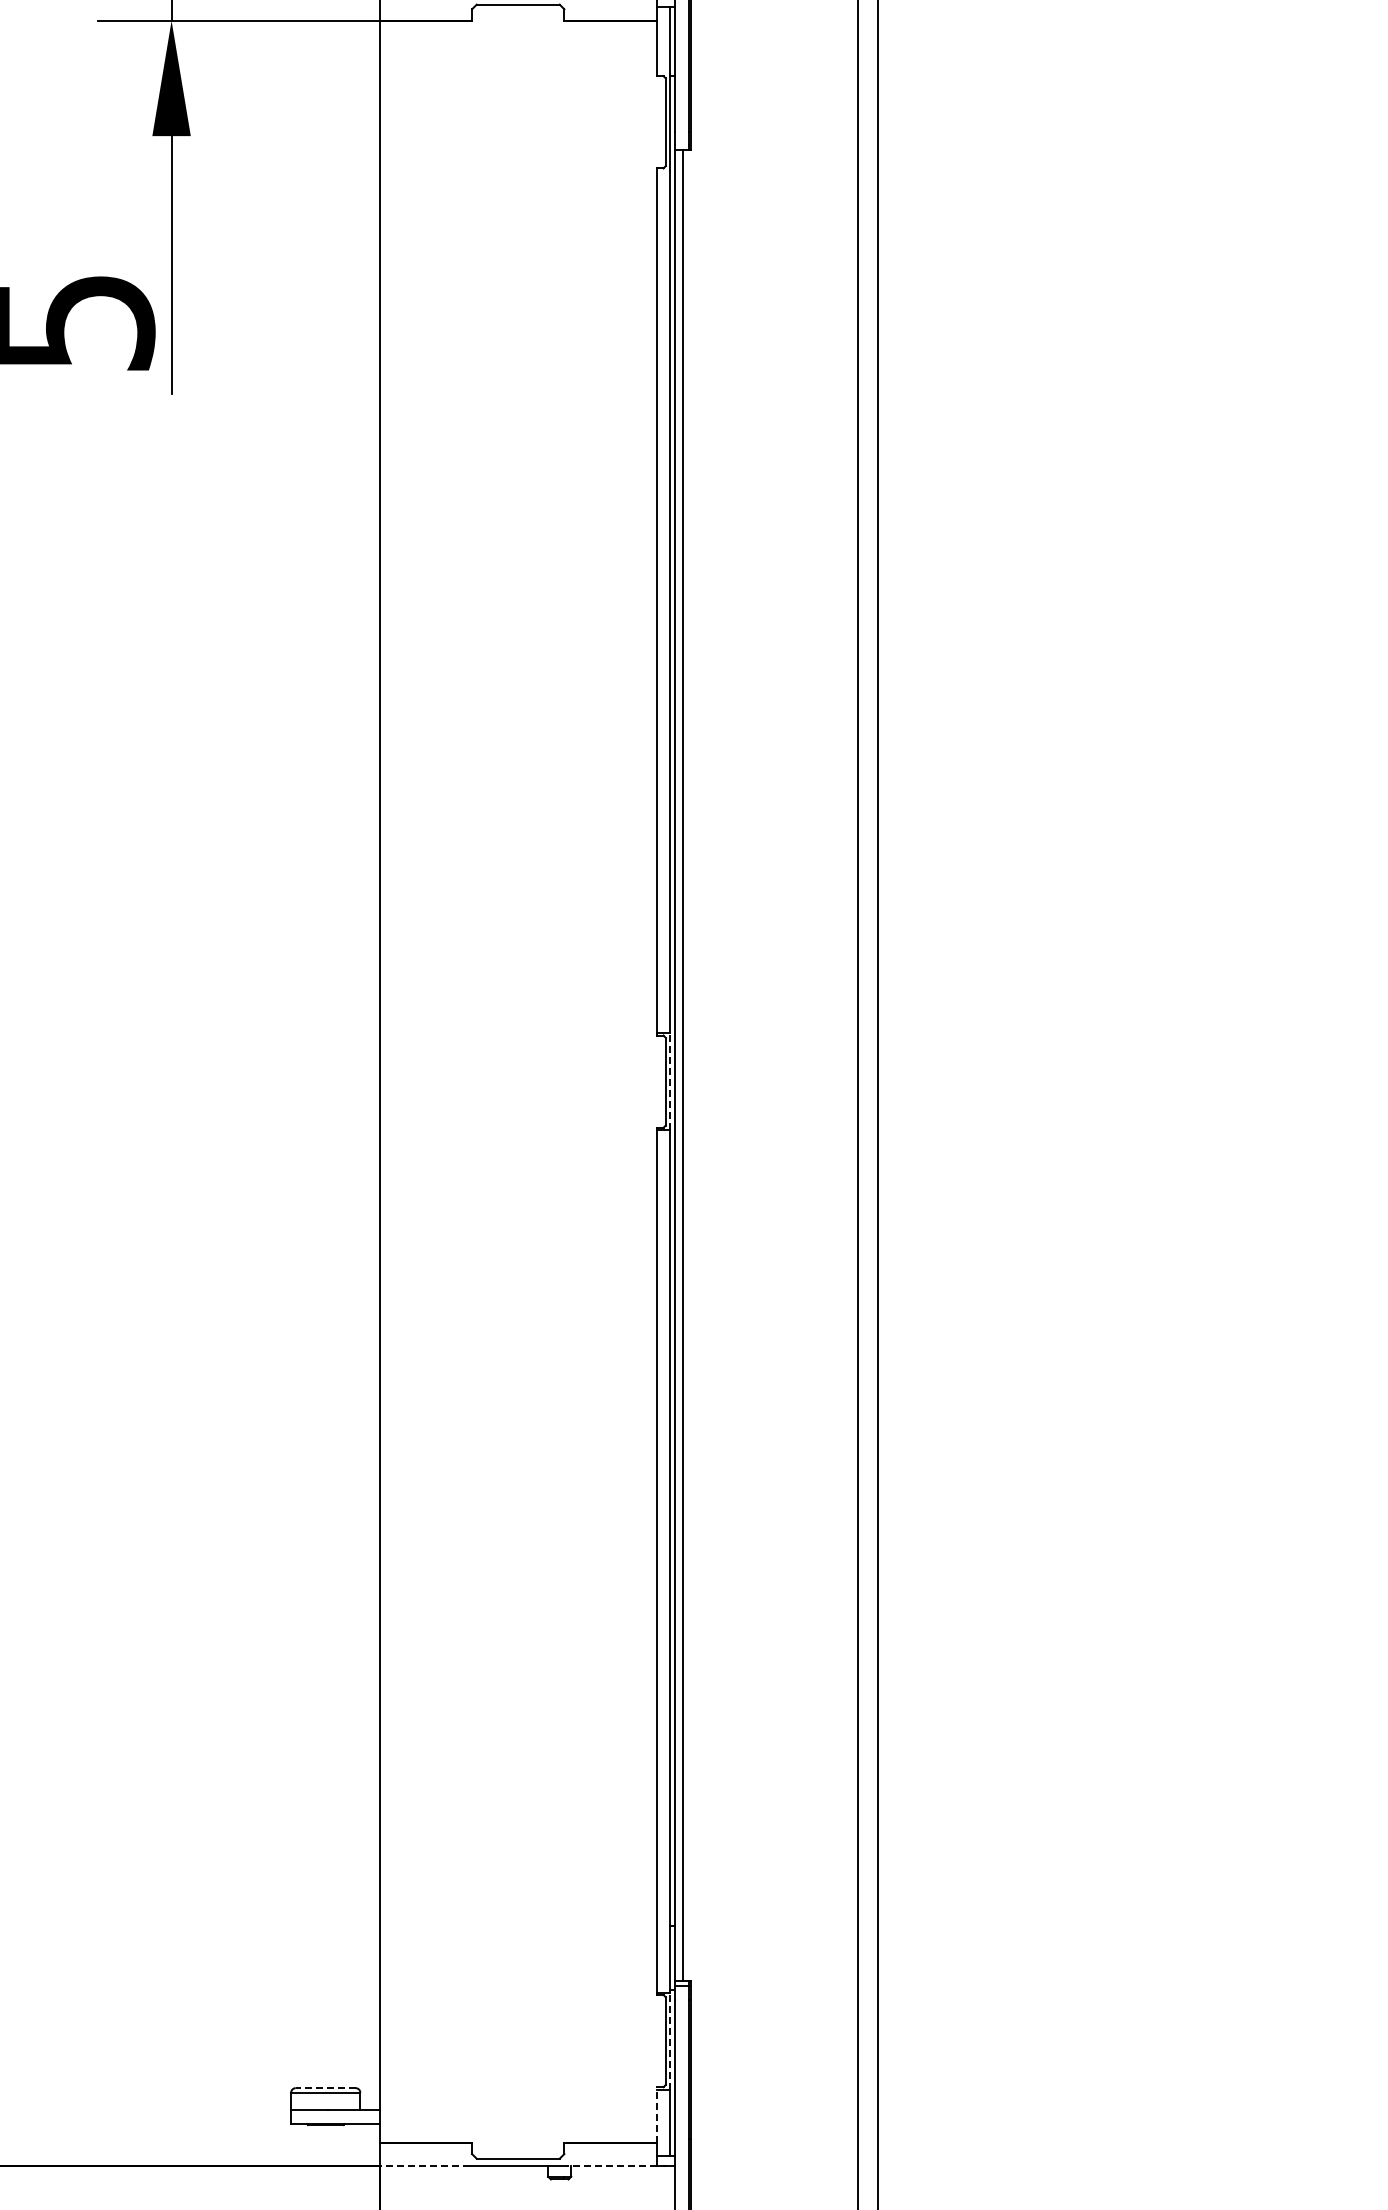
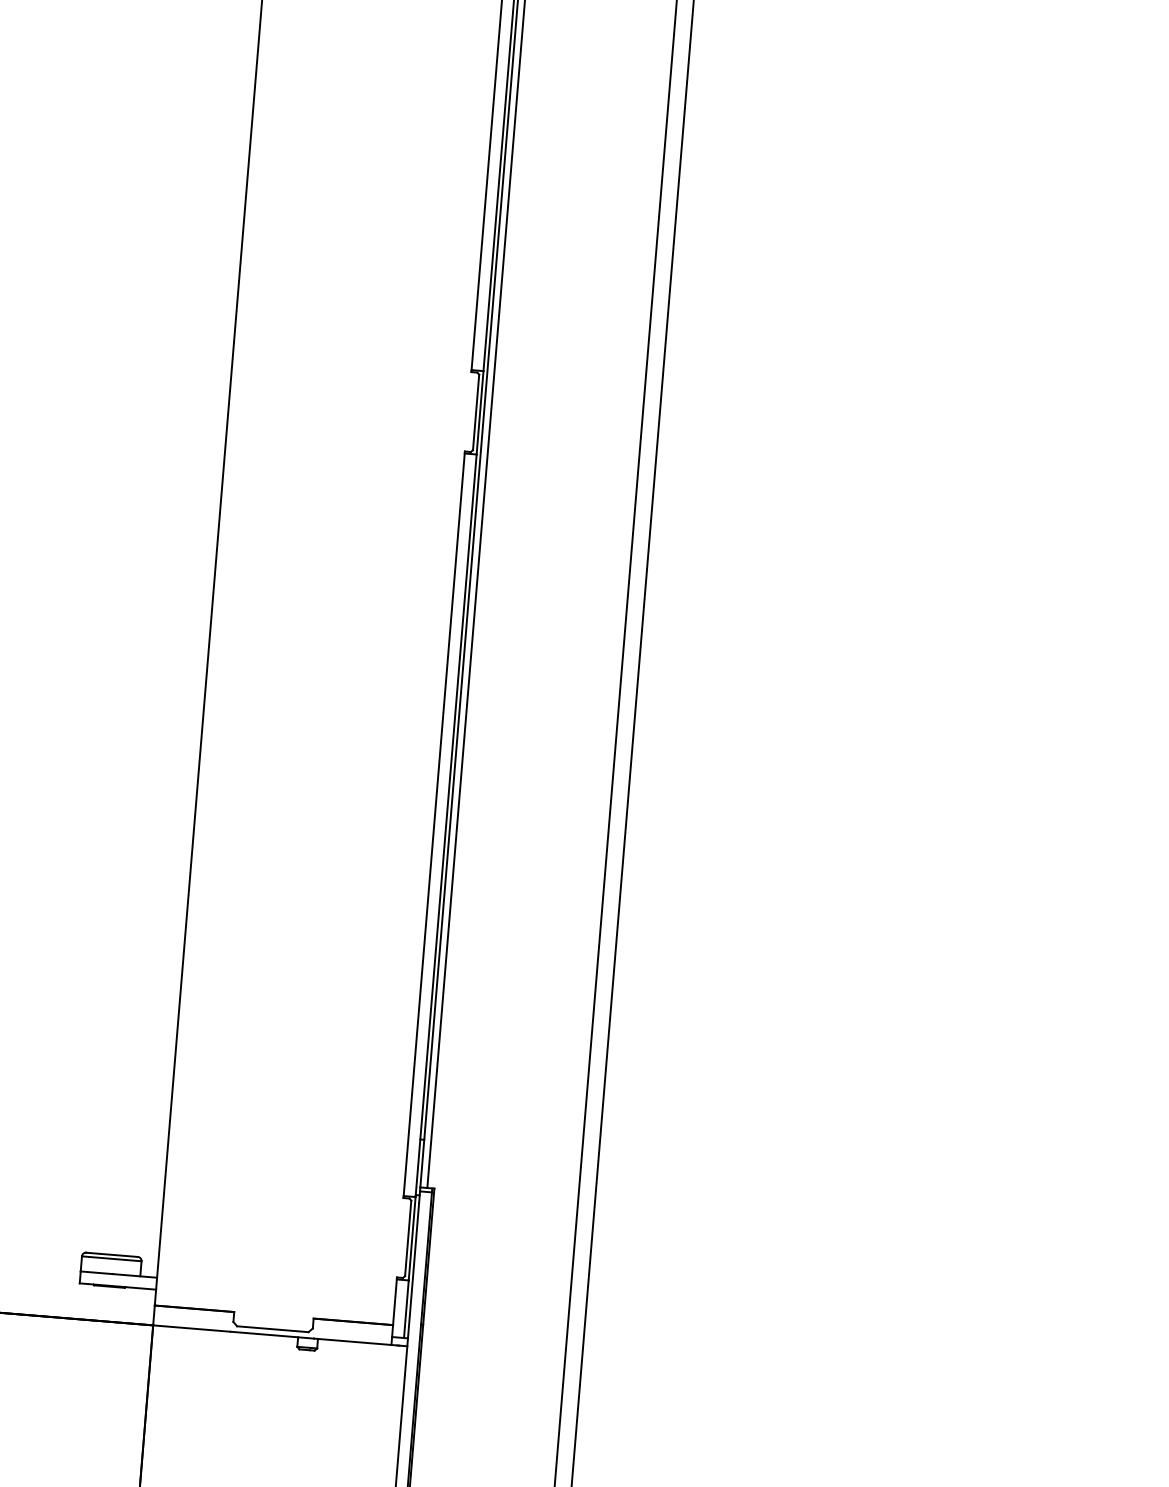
line: (670, 1081) -> (480, 412), dashed -> solid
line: (670, 2040) -> (412, 1238), dashed -> solid
line: (325, 2088) -> (111, 1255), dashed -> solid
line: (656, 2114) -> (394, 1300), dashed -> solid
line: (424, 2165) -> (191, 1328), dashed -> solid
line: (611, 2165) -> (352, 1341), dashed -> solid

